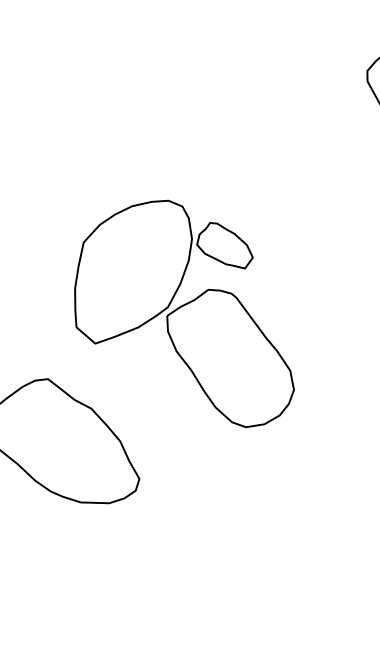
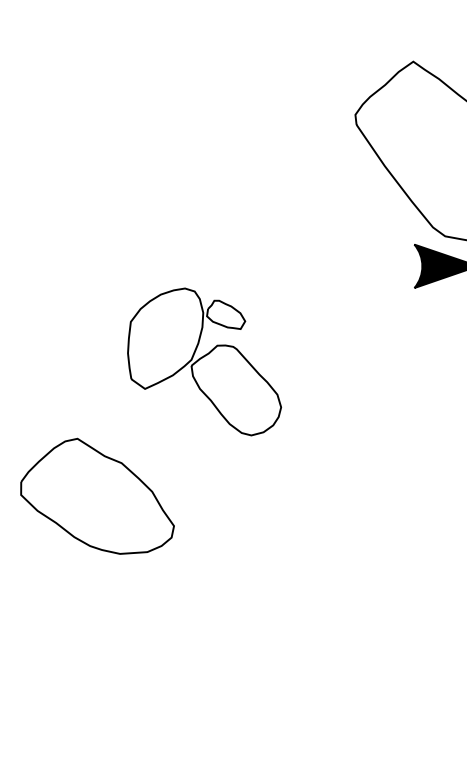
part: (187, 311) -> (204, 361), size x0.7

